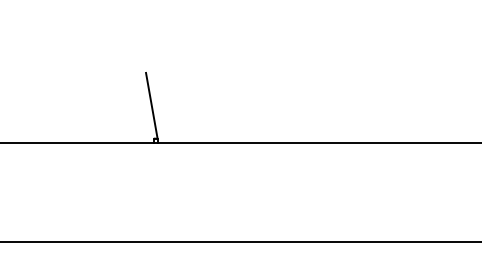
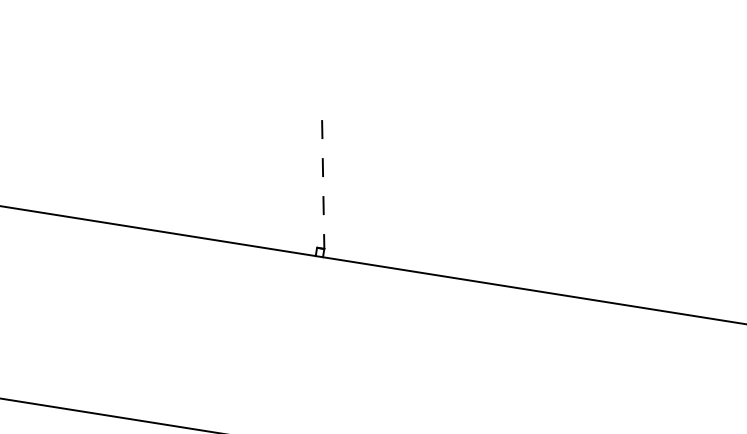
line: (151, 106) -> (322, 185), solid -> dashed

